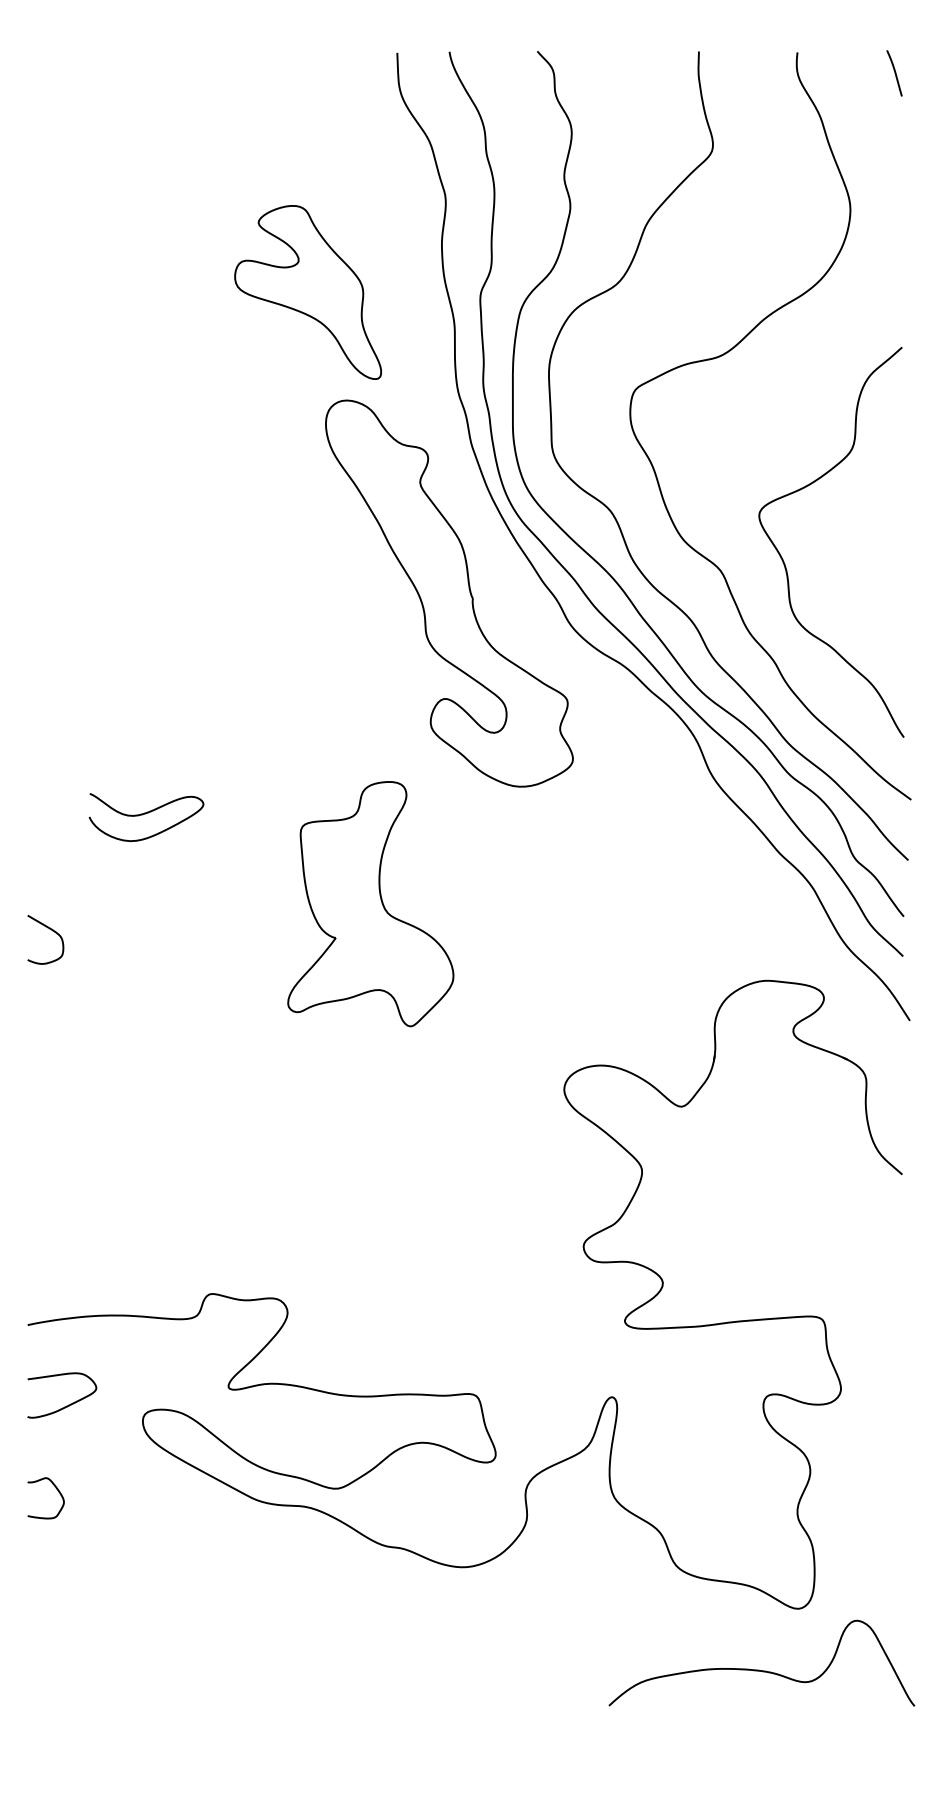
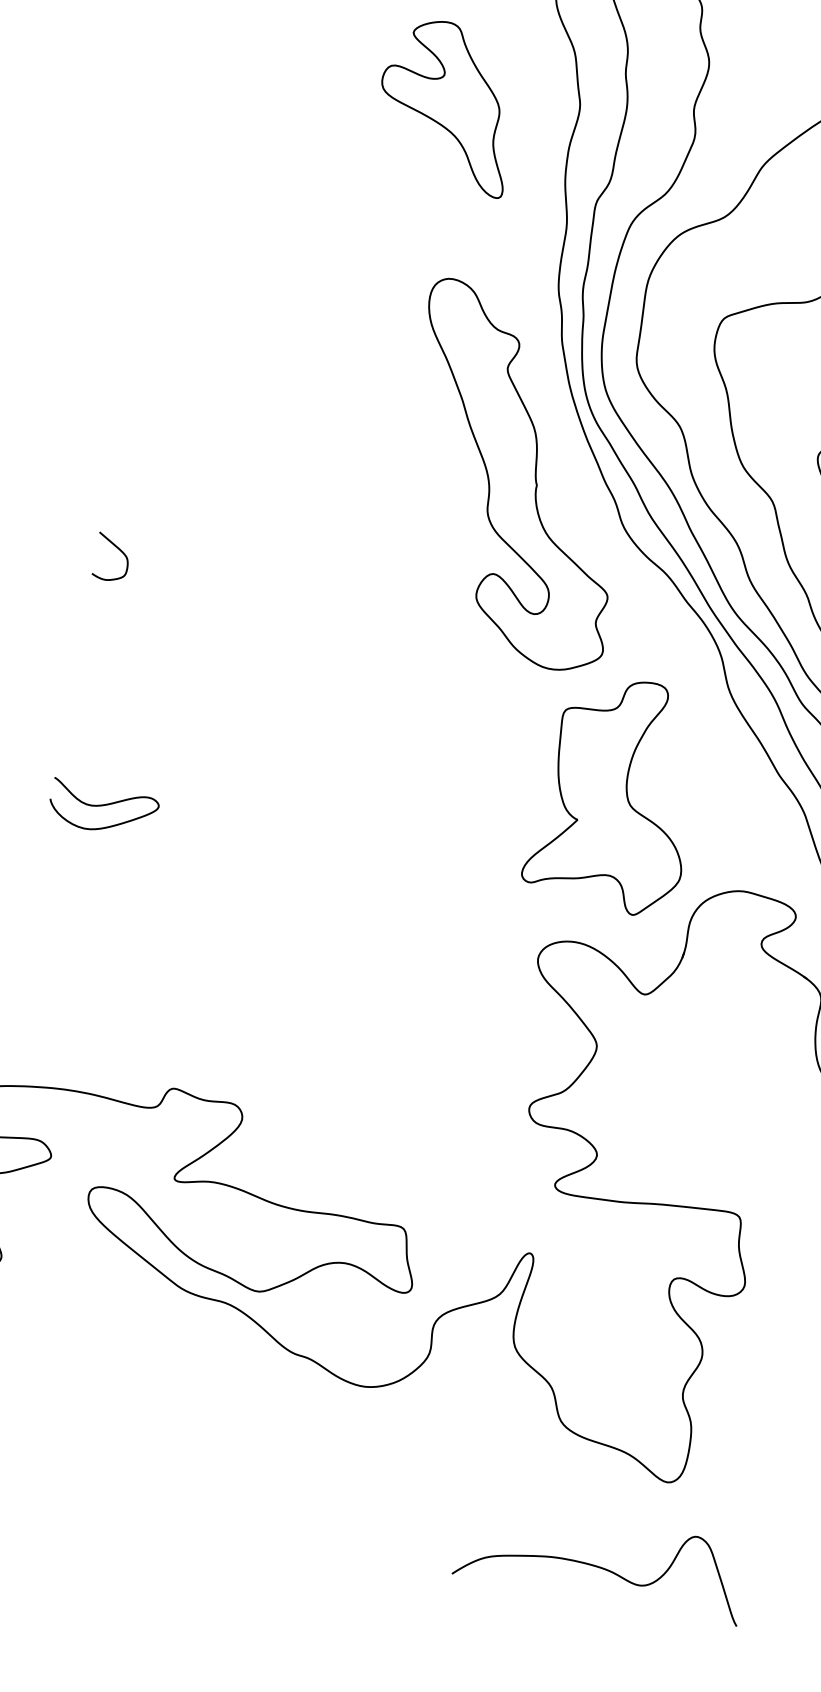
part: (307, 292) -> (447, 105), moved
part: (146, 817) -> (103, 809), moved
part: (370, 904) -> (615, 794), moved
curve: (52, 931) -> (119, 551), moved
curve: (759, 1669) -> (598, 1565), moved

